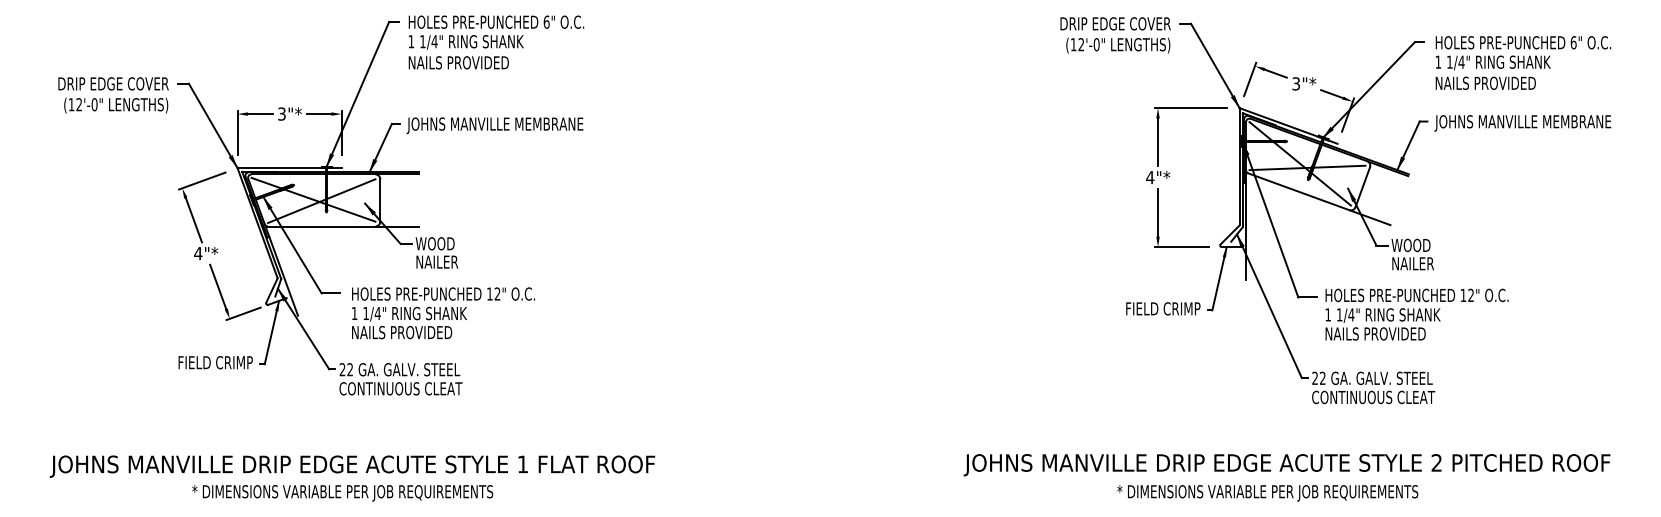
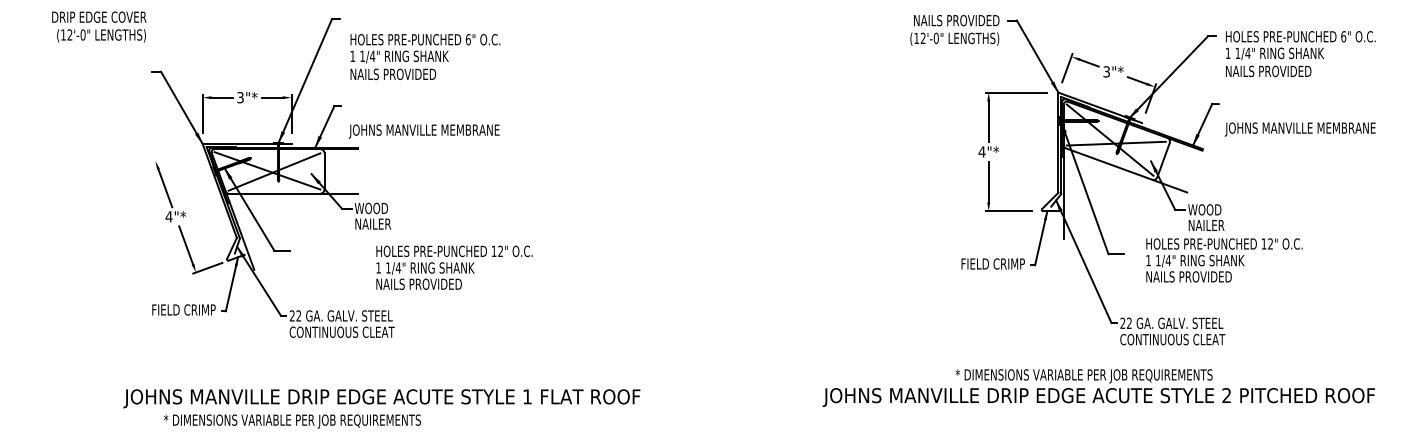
text: (1115, 23) -> (952, 20), DRIP EDGE COVER -> NAILS PROVIDED
text: (496, 42) -> (425, 57), moved
text: (113, 95) -> (99, 27), moved
text: (1522, 123) -> (1299, 129), moved
text: (494, 125) -> (423, 131), moved
line: (202, 180) -> (172, 154), removed
text: (443, 313) -> (454, 267), moved
text: (1416, 314) -> (1223, 260), moved
text: (352, 466) -> (381, 398), moved
text: (1267, 493) -> (1083, 376), moved

